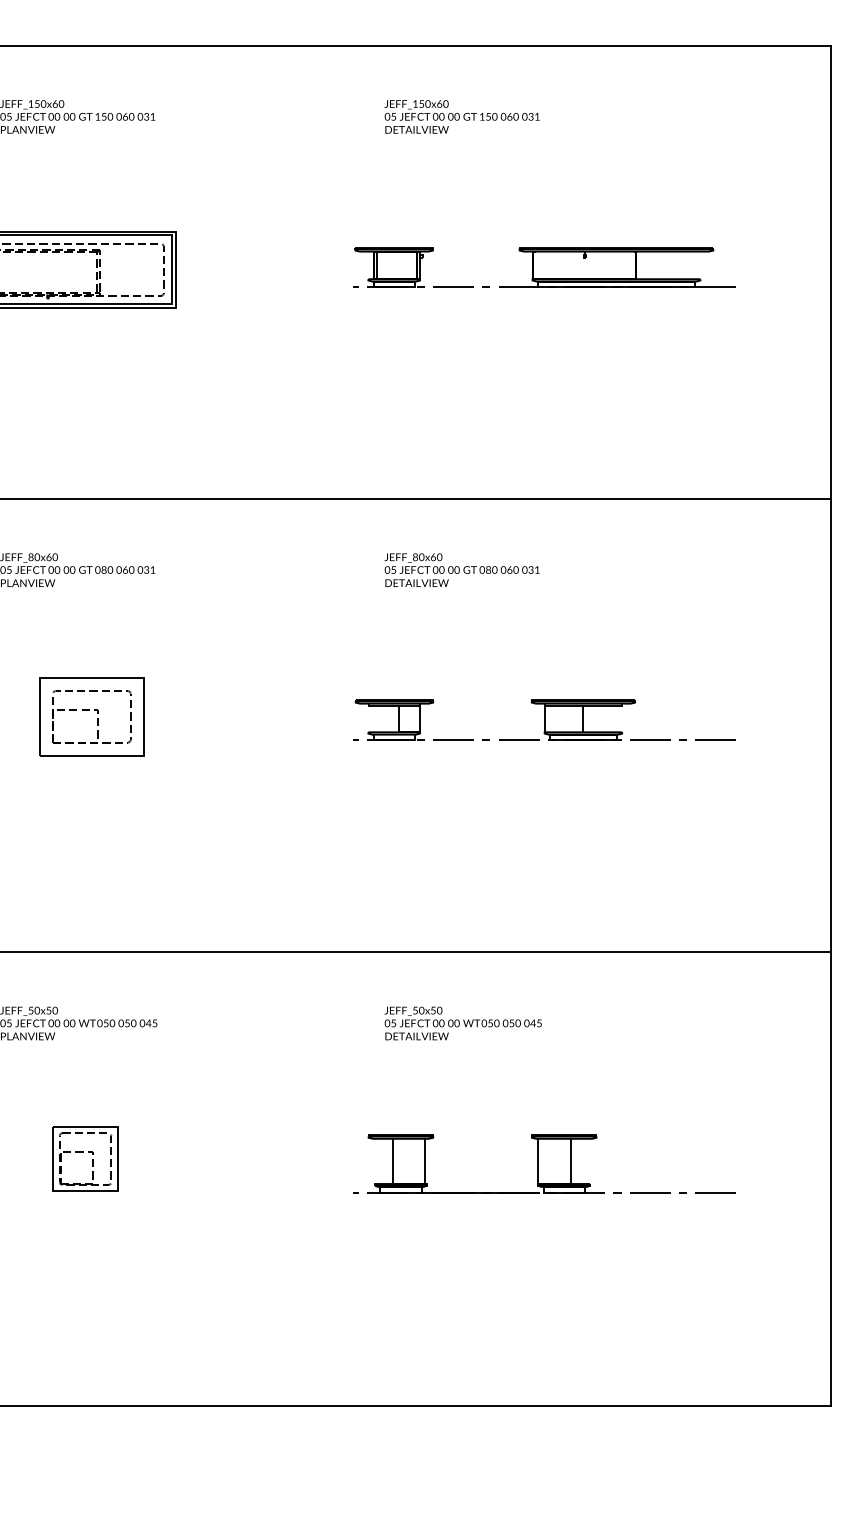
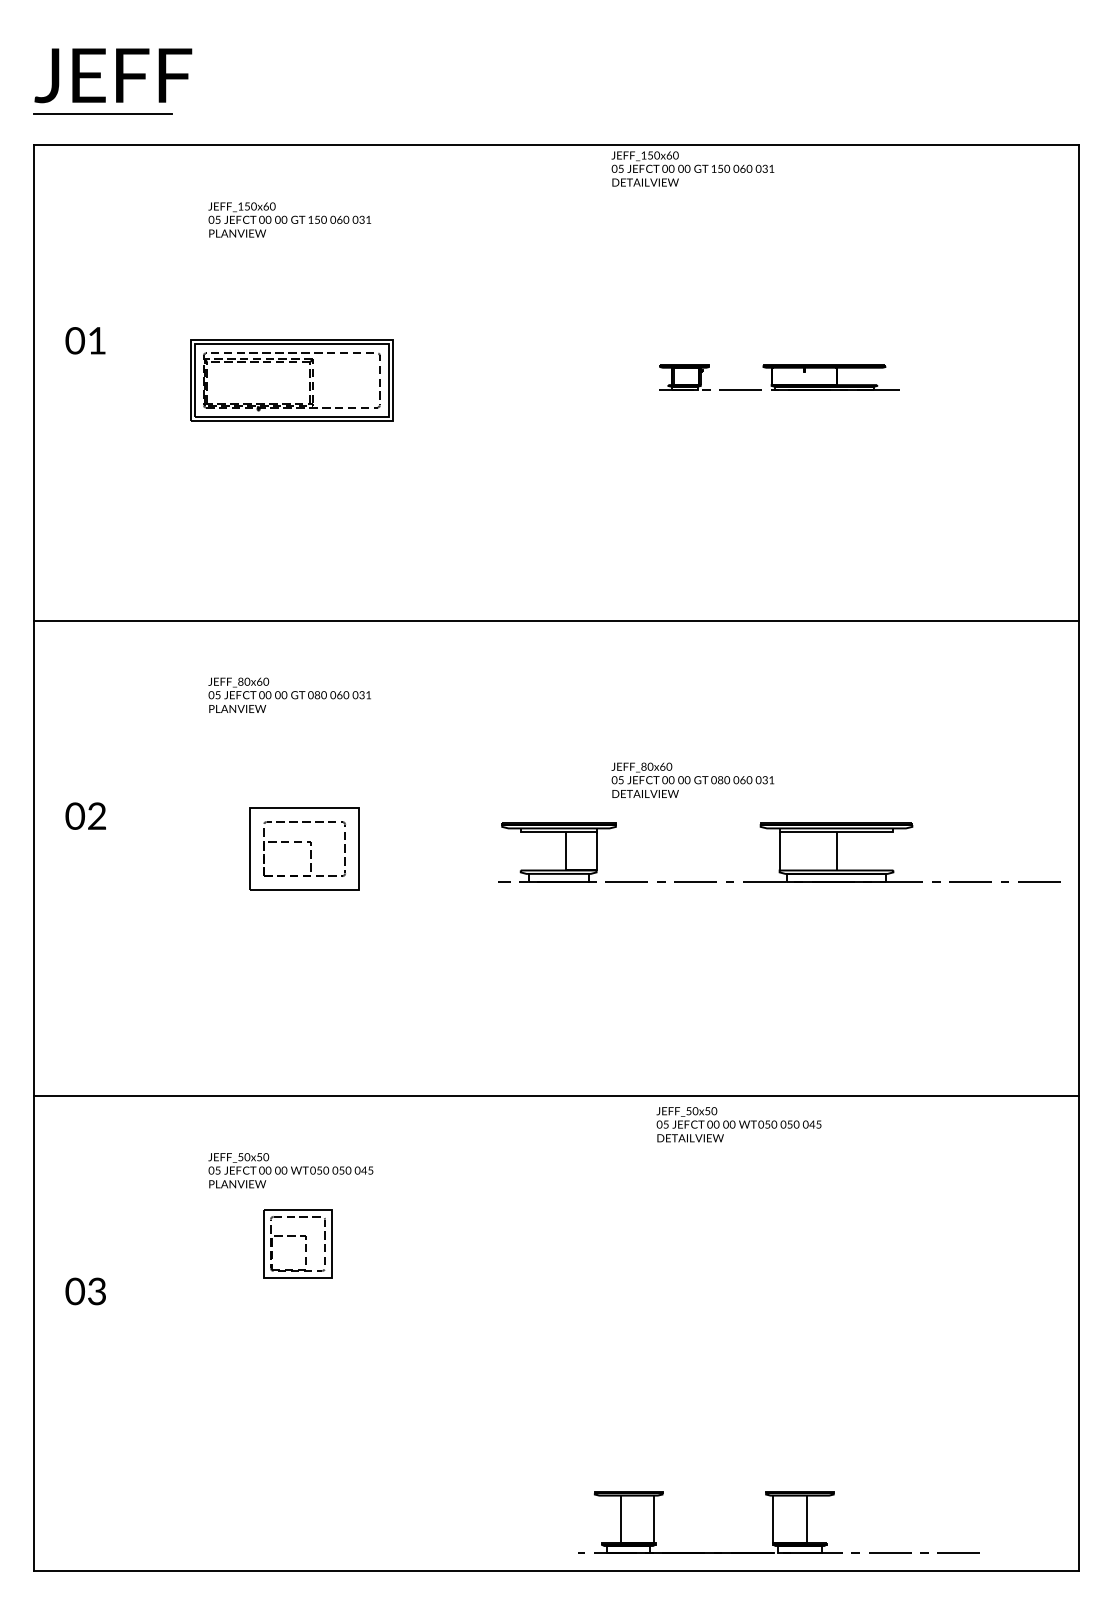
text: (461, 116) -> (692, 168), moved
part: (543, 267) -> (778, 377), size x0.6
text: (461, 569) -> (692, 779), moved
part: (543, 720) -> (778, 852), size x1.4
text: (462, 1023) -> (738, 1124), moved
part: (85, 1158) -> (297, 1243), moved
part: (543, 1164) -> (778, 1522), moved

